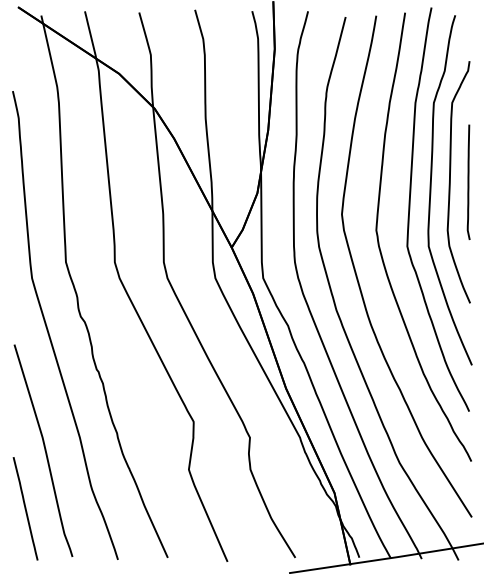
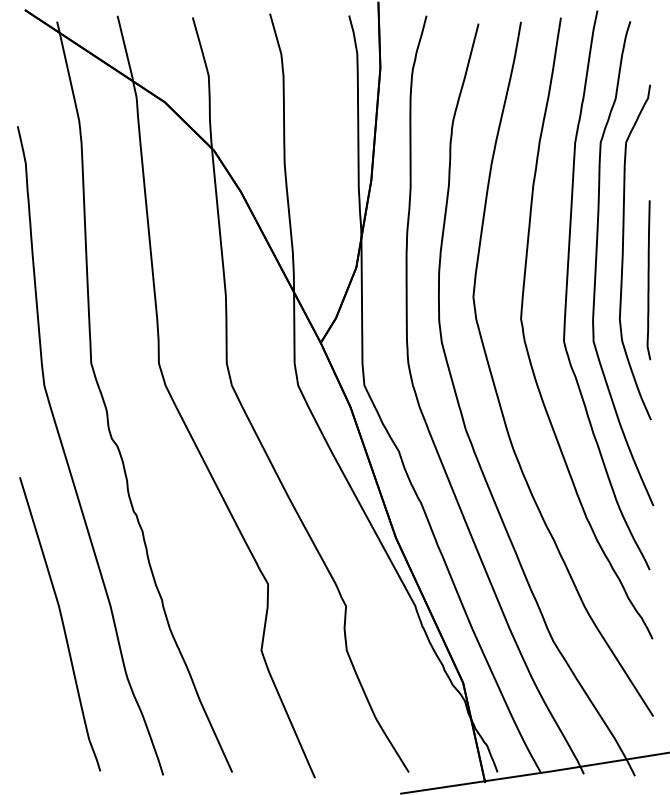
curve: (468, 181) -> (648, 279), moved
line: (25, 508) -> (35, 704), removed

